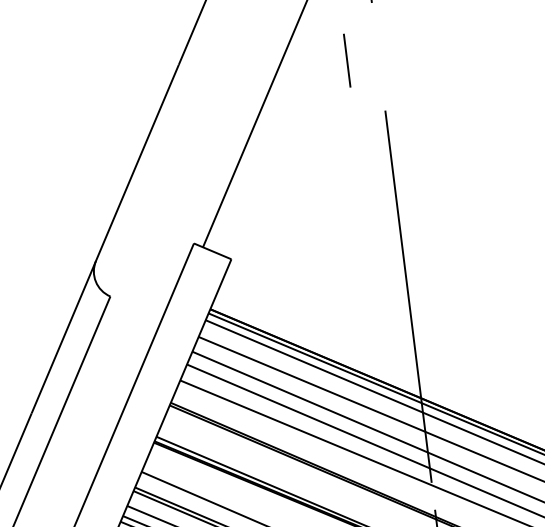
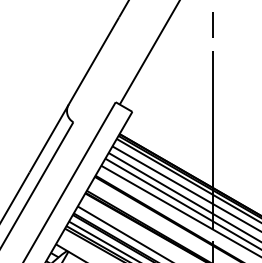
line: (345, 59) -> (212, 24), moved

